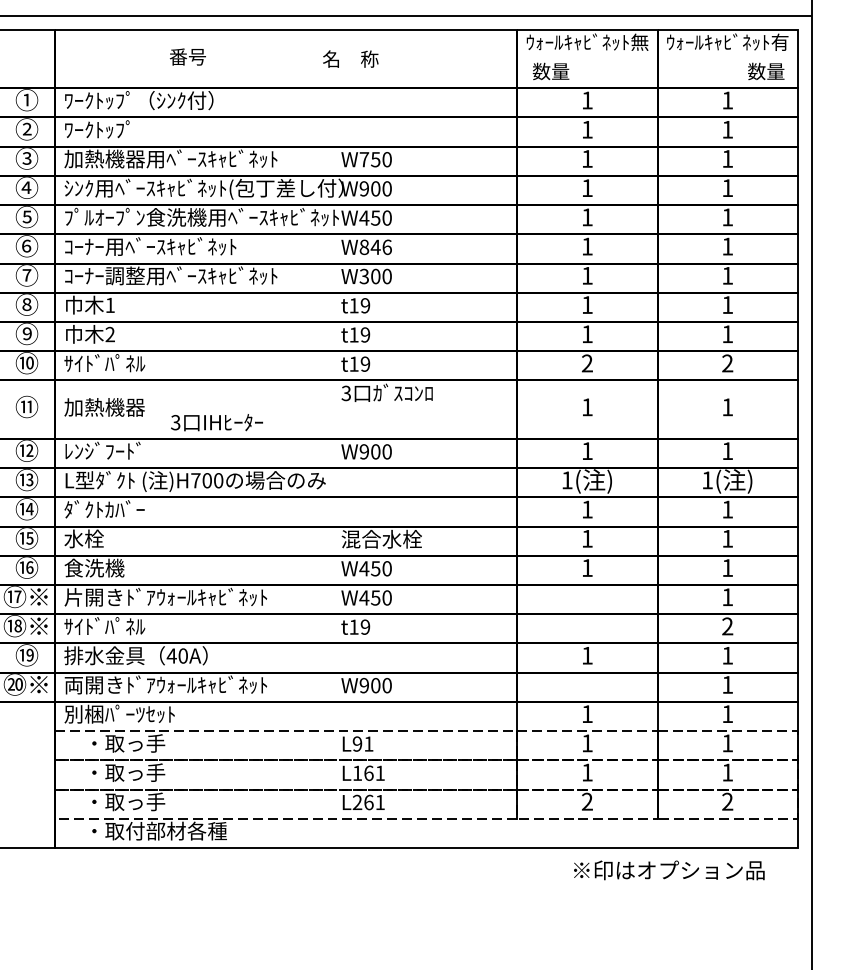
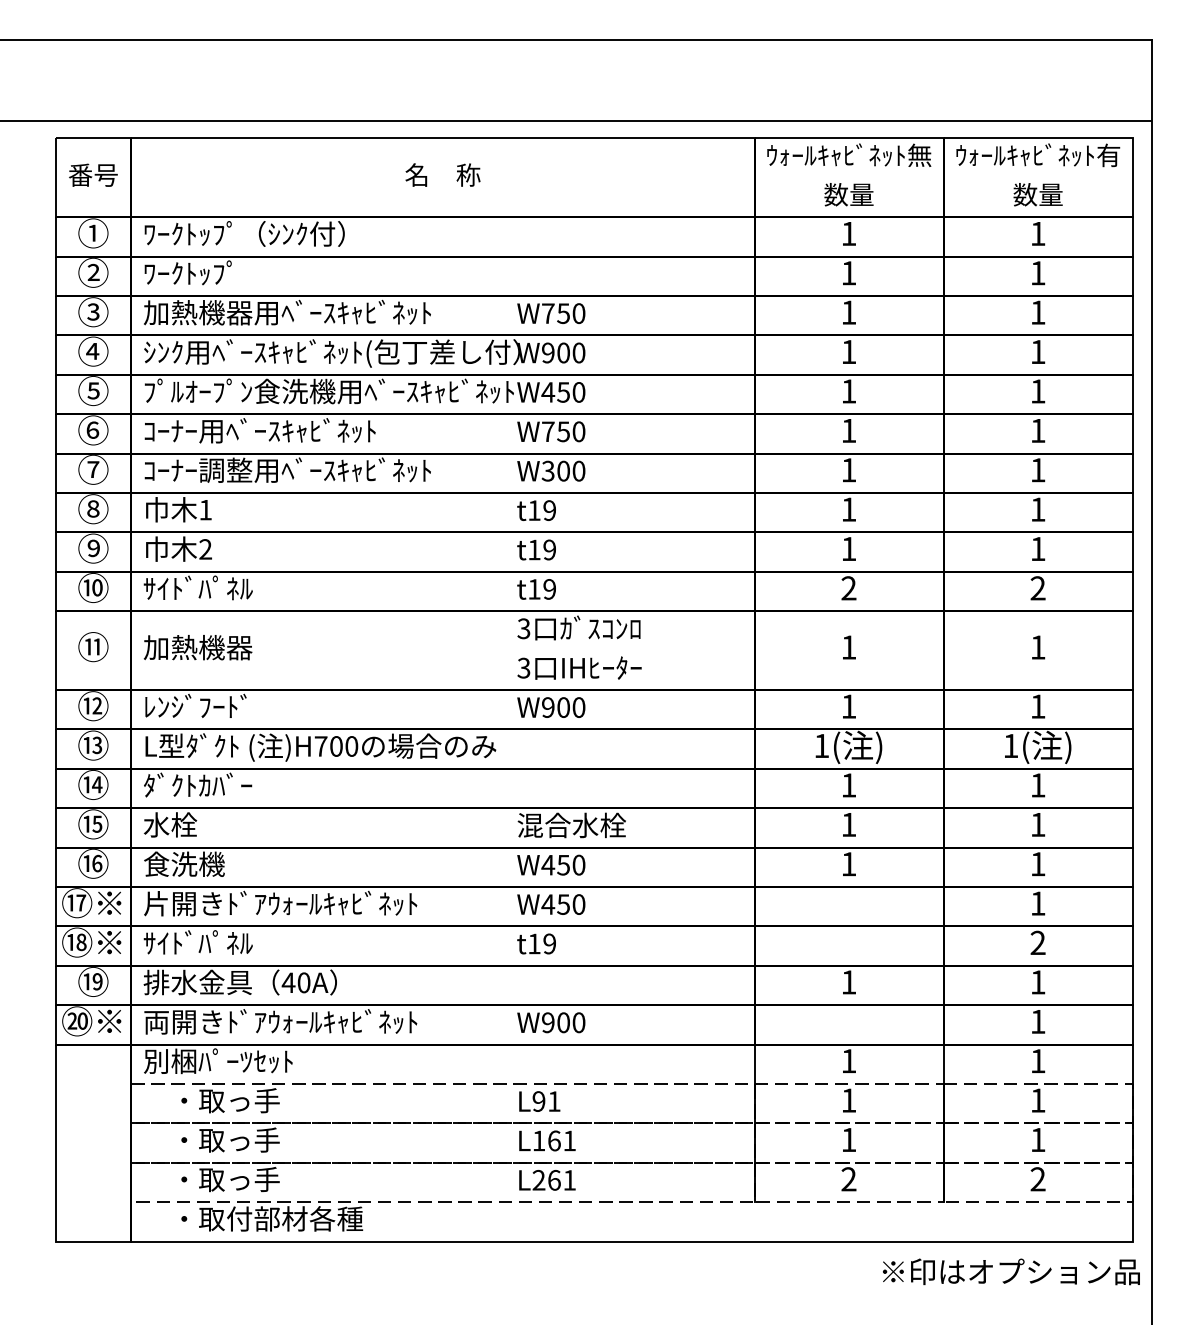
text: (188, 56) -> (93, 174), moved
text: (350, 58) -> (442, 174), moved
text: (550, 71) -> (848, 194), moved
text: (765, 71) -> (1037, 194), moved
text: (375, 247) -> (563, 431), W846 -> W750
text: (216, 422) -> (579, 667), moved
text: (669, 870) -> (1011, 1271), moved

